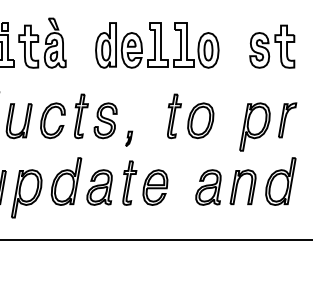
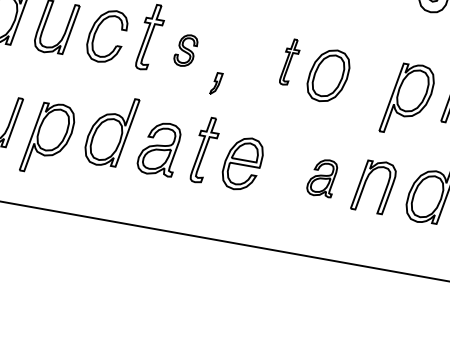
part: (174, 116) -> (290, 62), size x0.7
part: (105, 120) -> (185, 50), size x0.6
part: (208, 187) -> (322, 177), size x0.7

